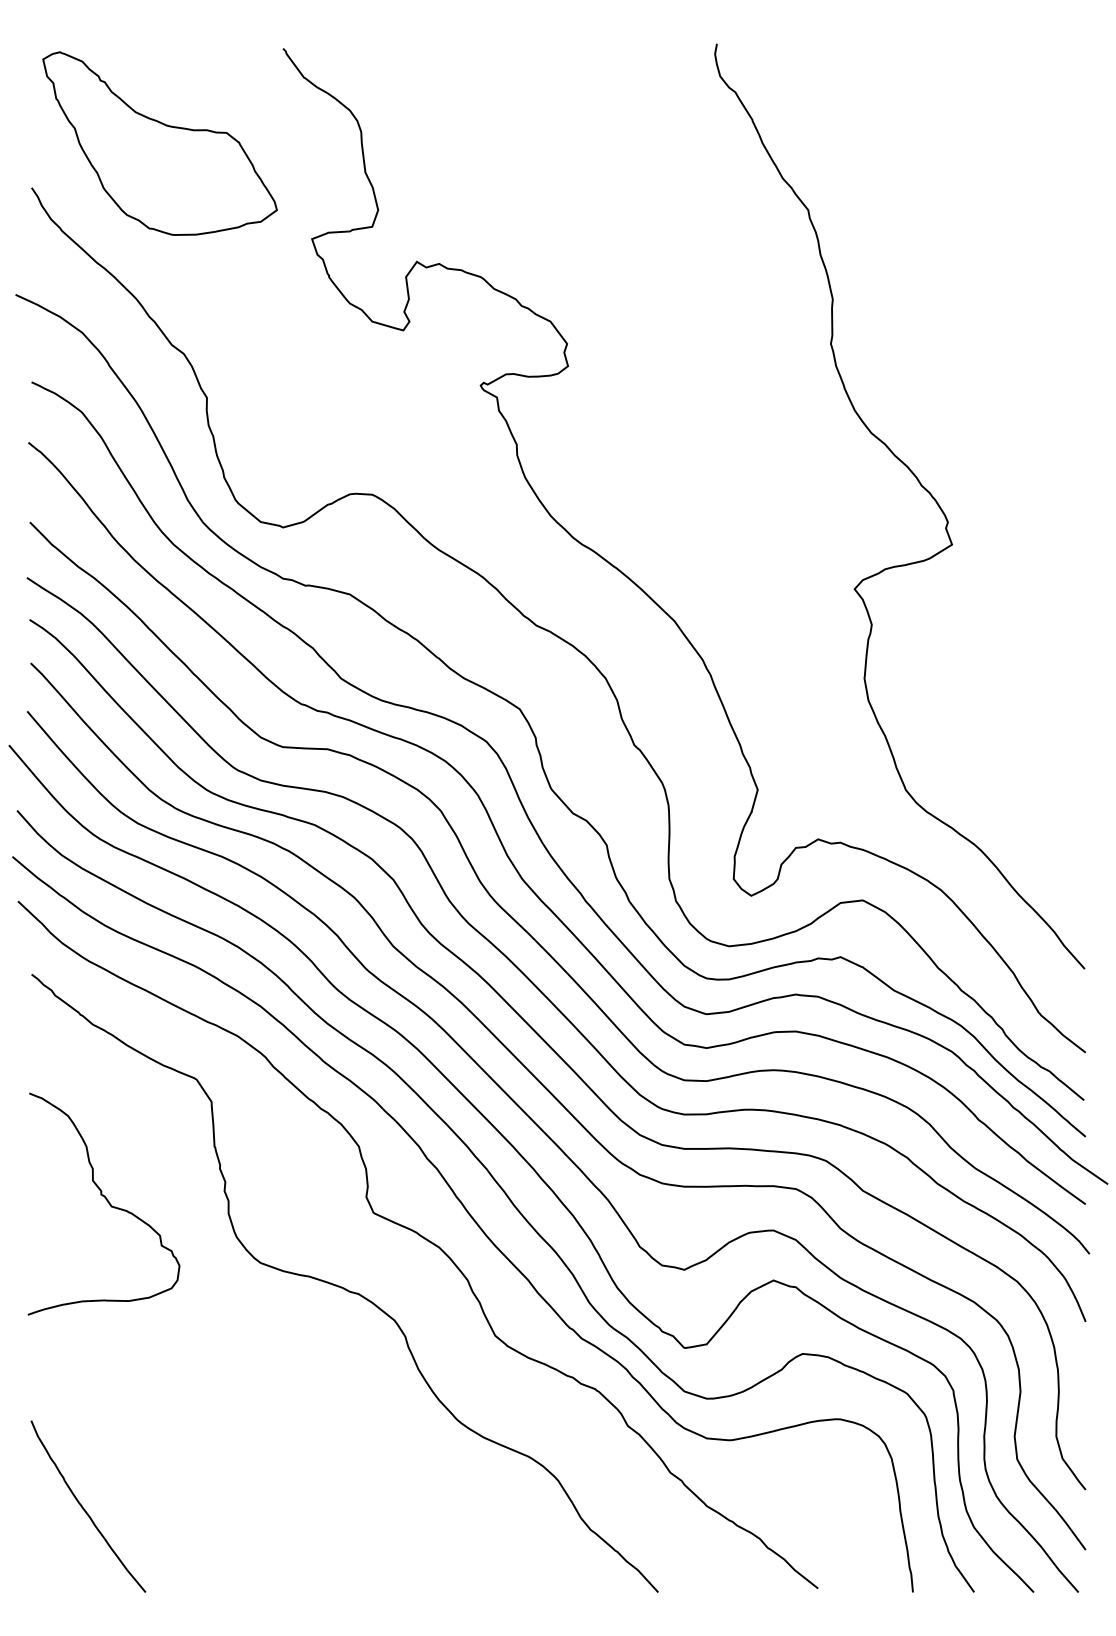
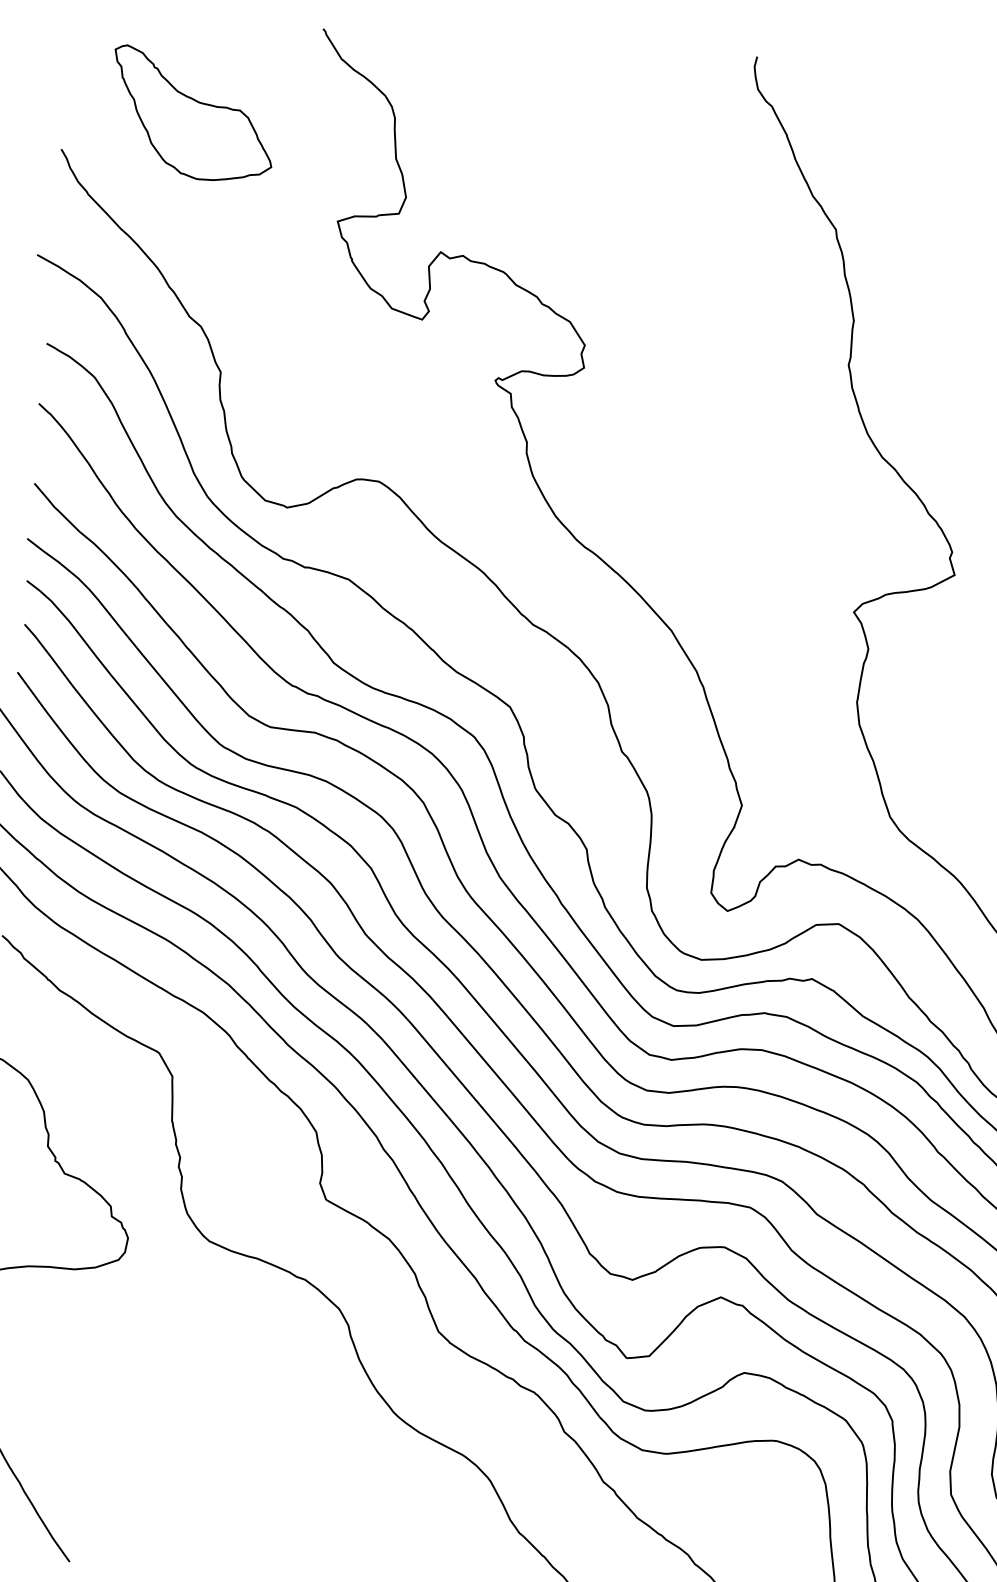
part: (159, 143) -> (192, 114), size x0.7

